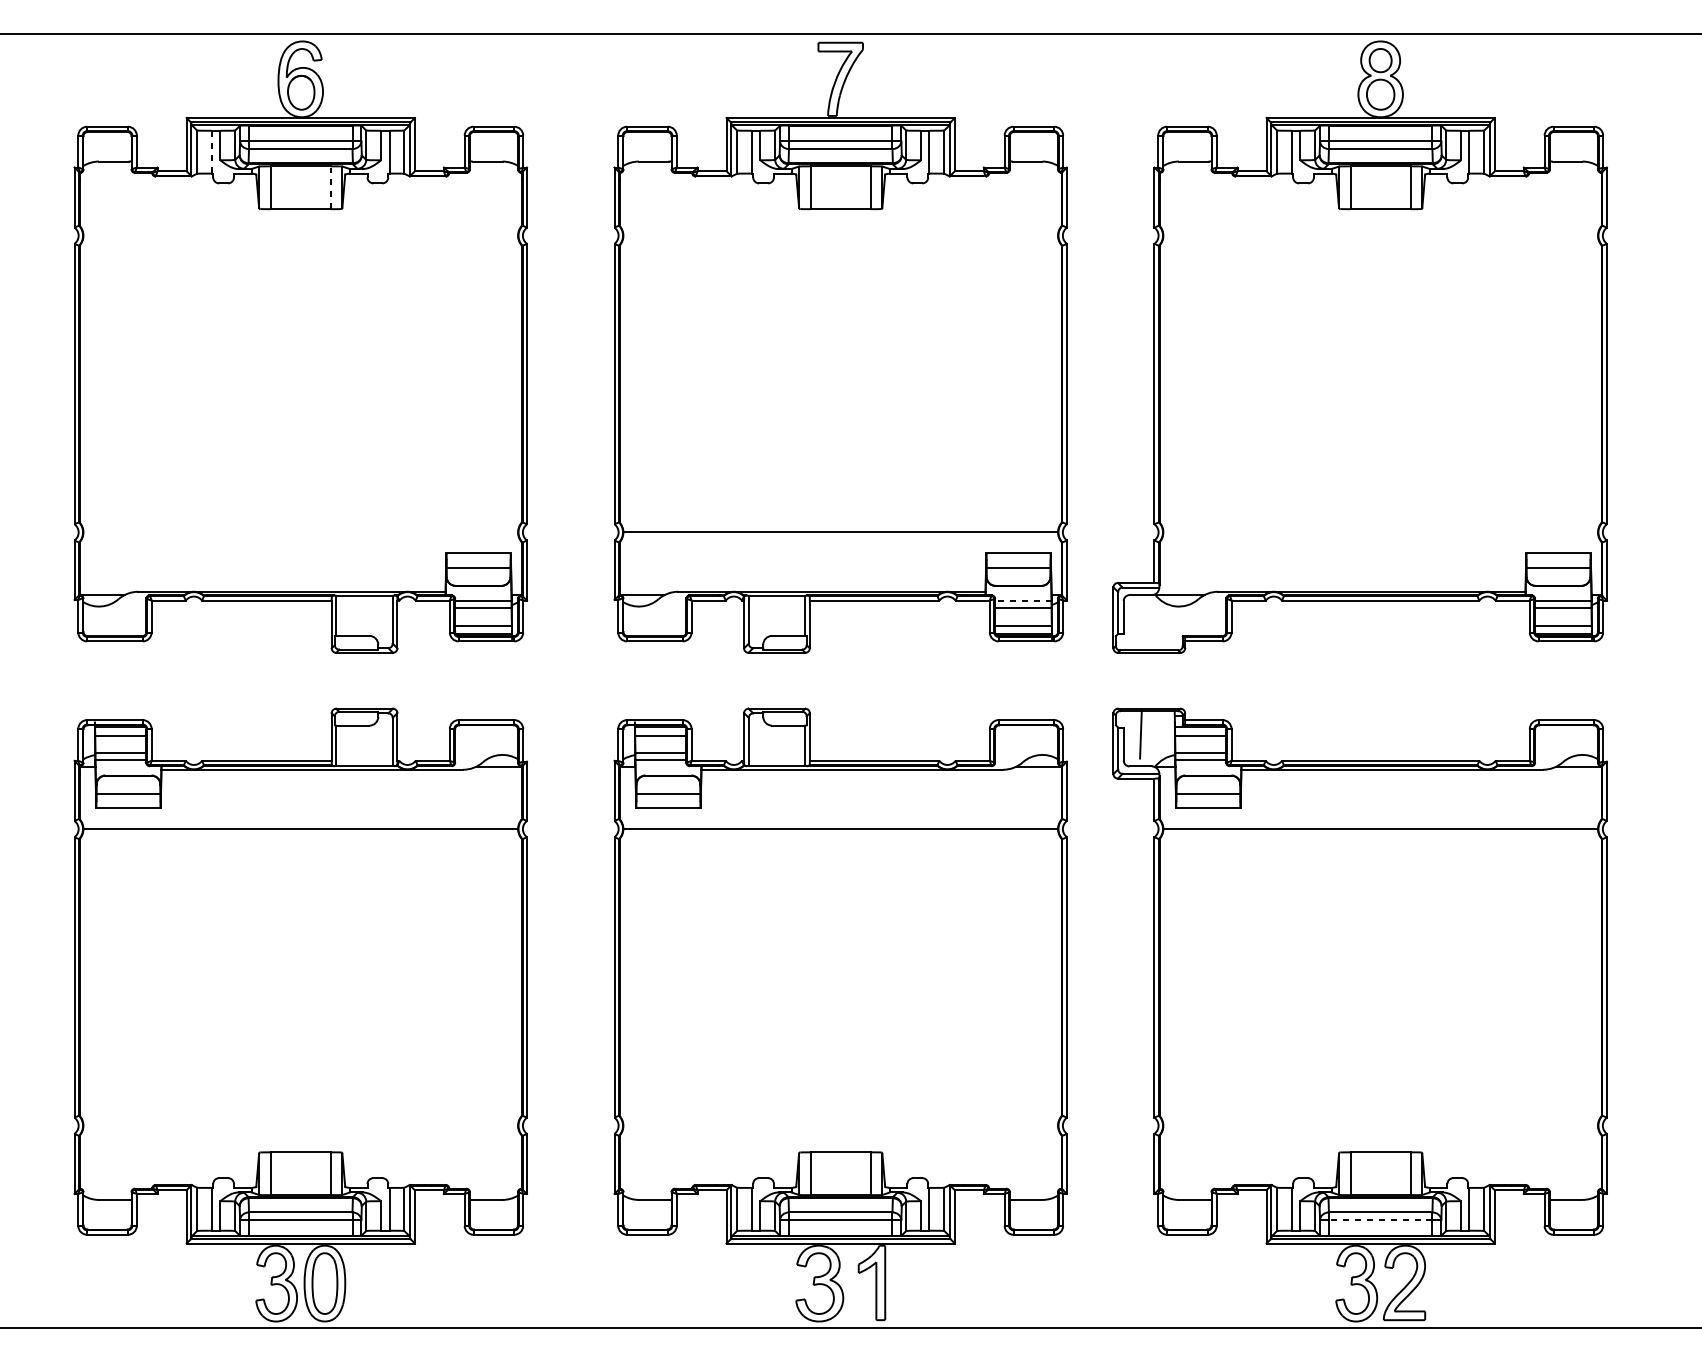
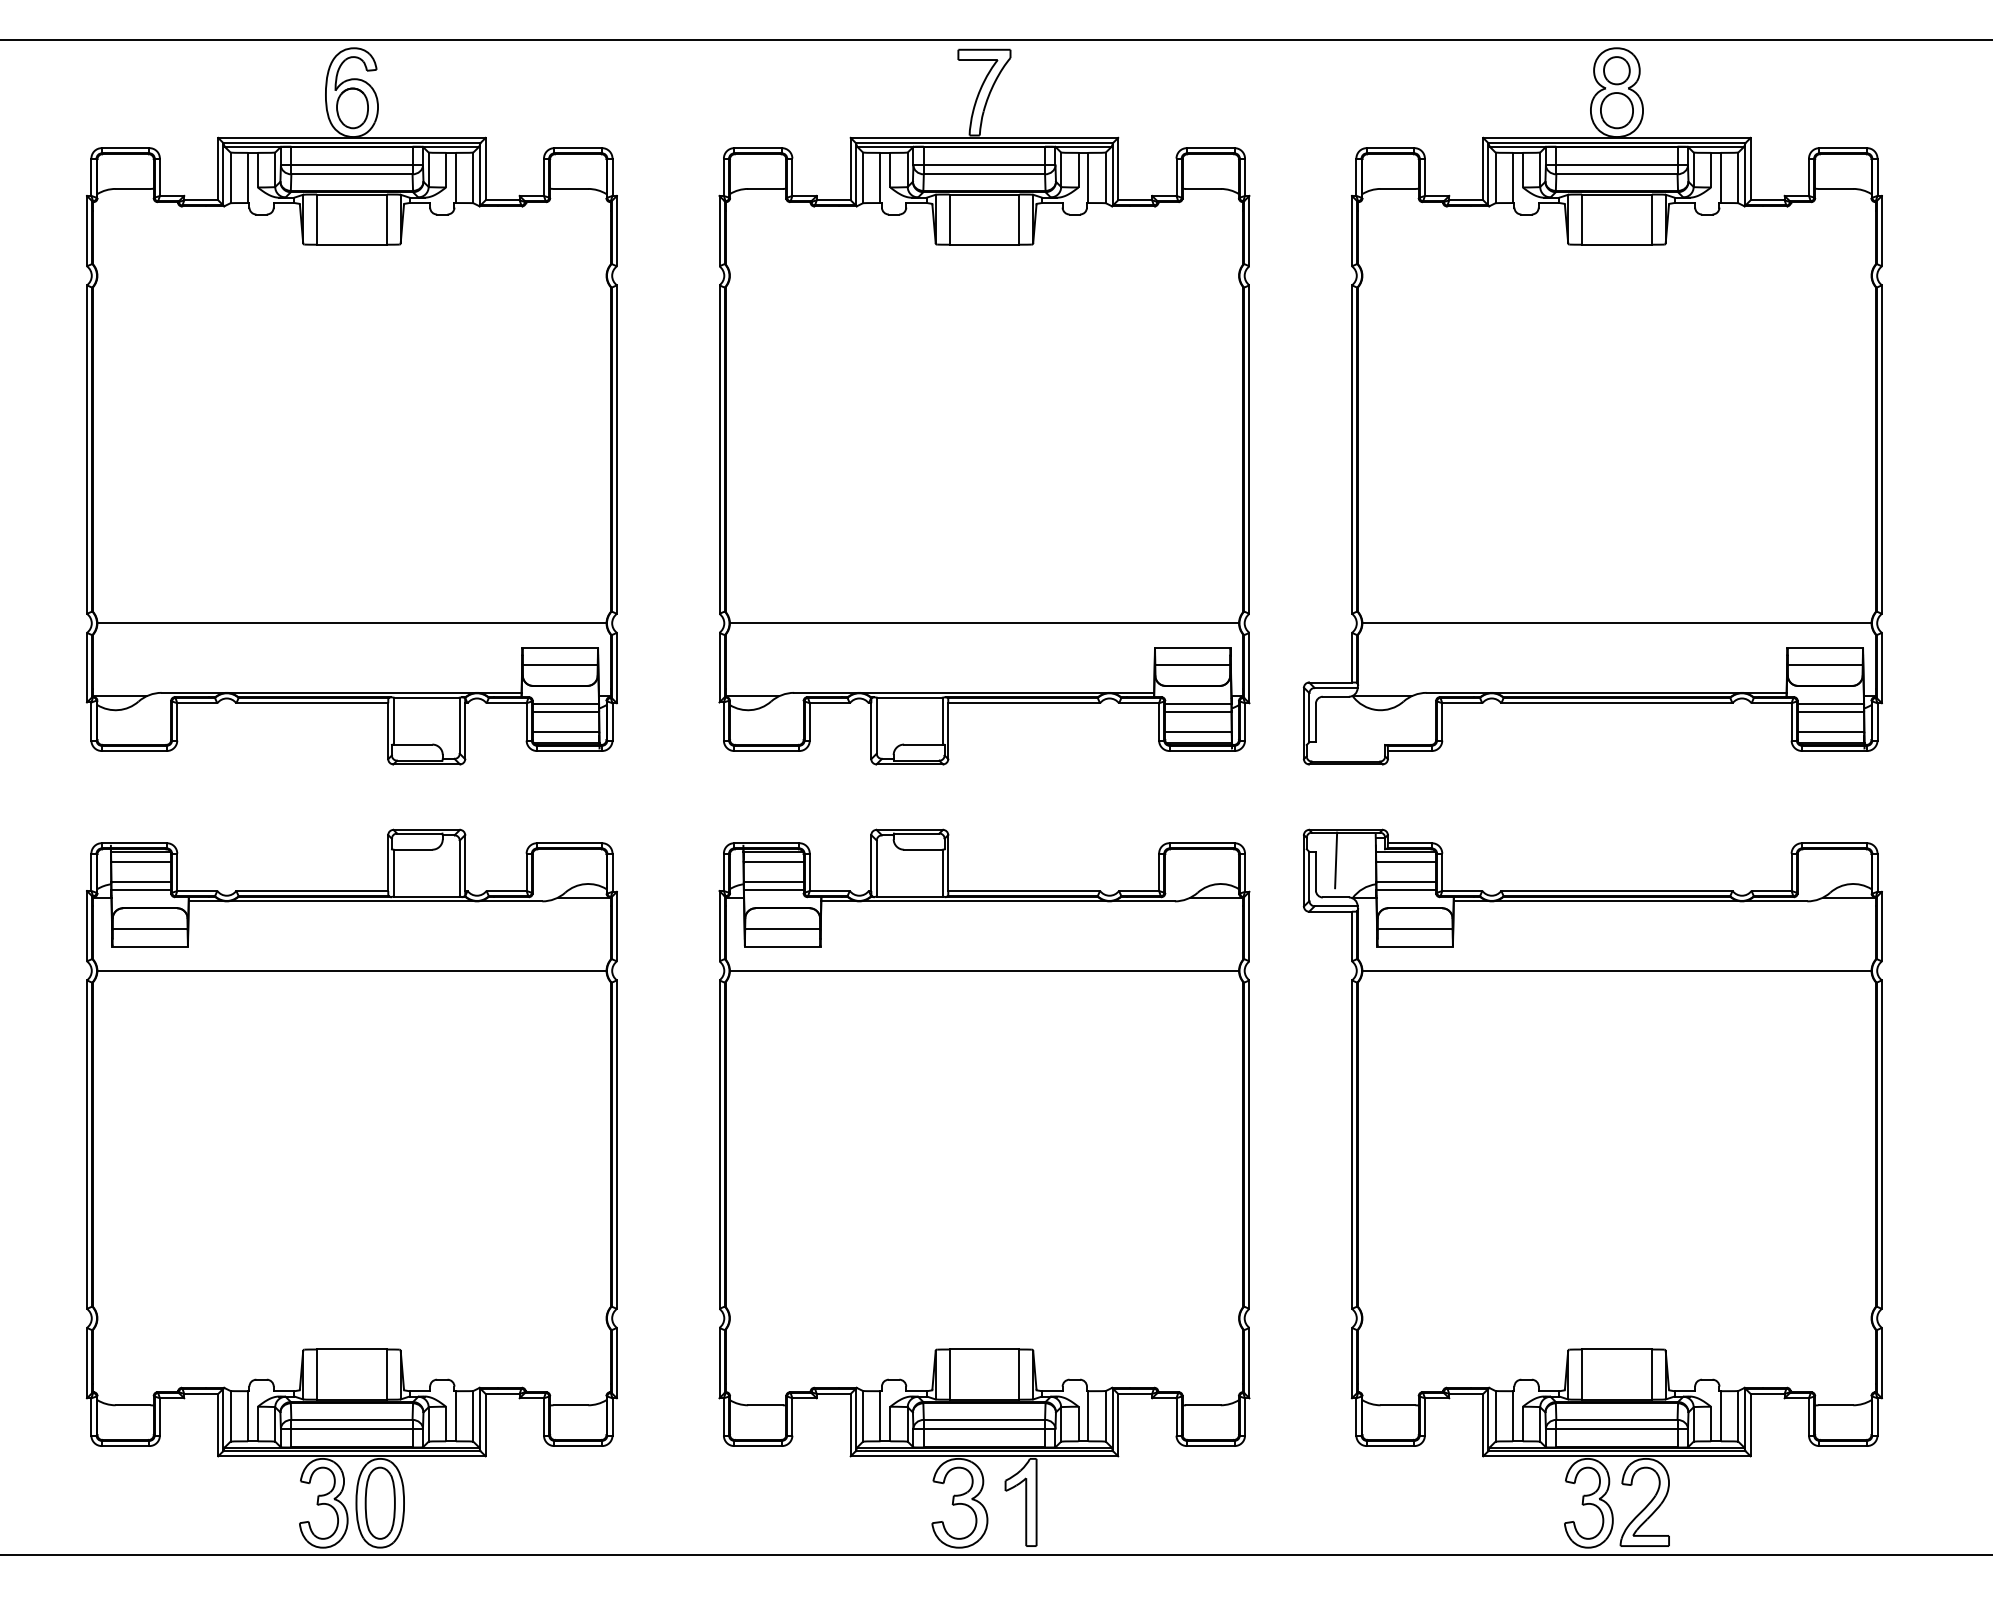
line: (211, 152) -> (247, 178), dashed -> solid
line: (330, 187) -> (386, 219), dashed -> solid
line: (300, 532) -> (351, 623), added
line: (1380, 532) -> (1616, 623), added
line: (1022, 601) -> (1197, 704), dashed -> solid
line: (1380, 1219) -> (1616, 1428), dashed -> solid

